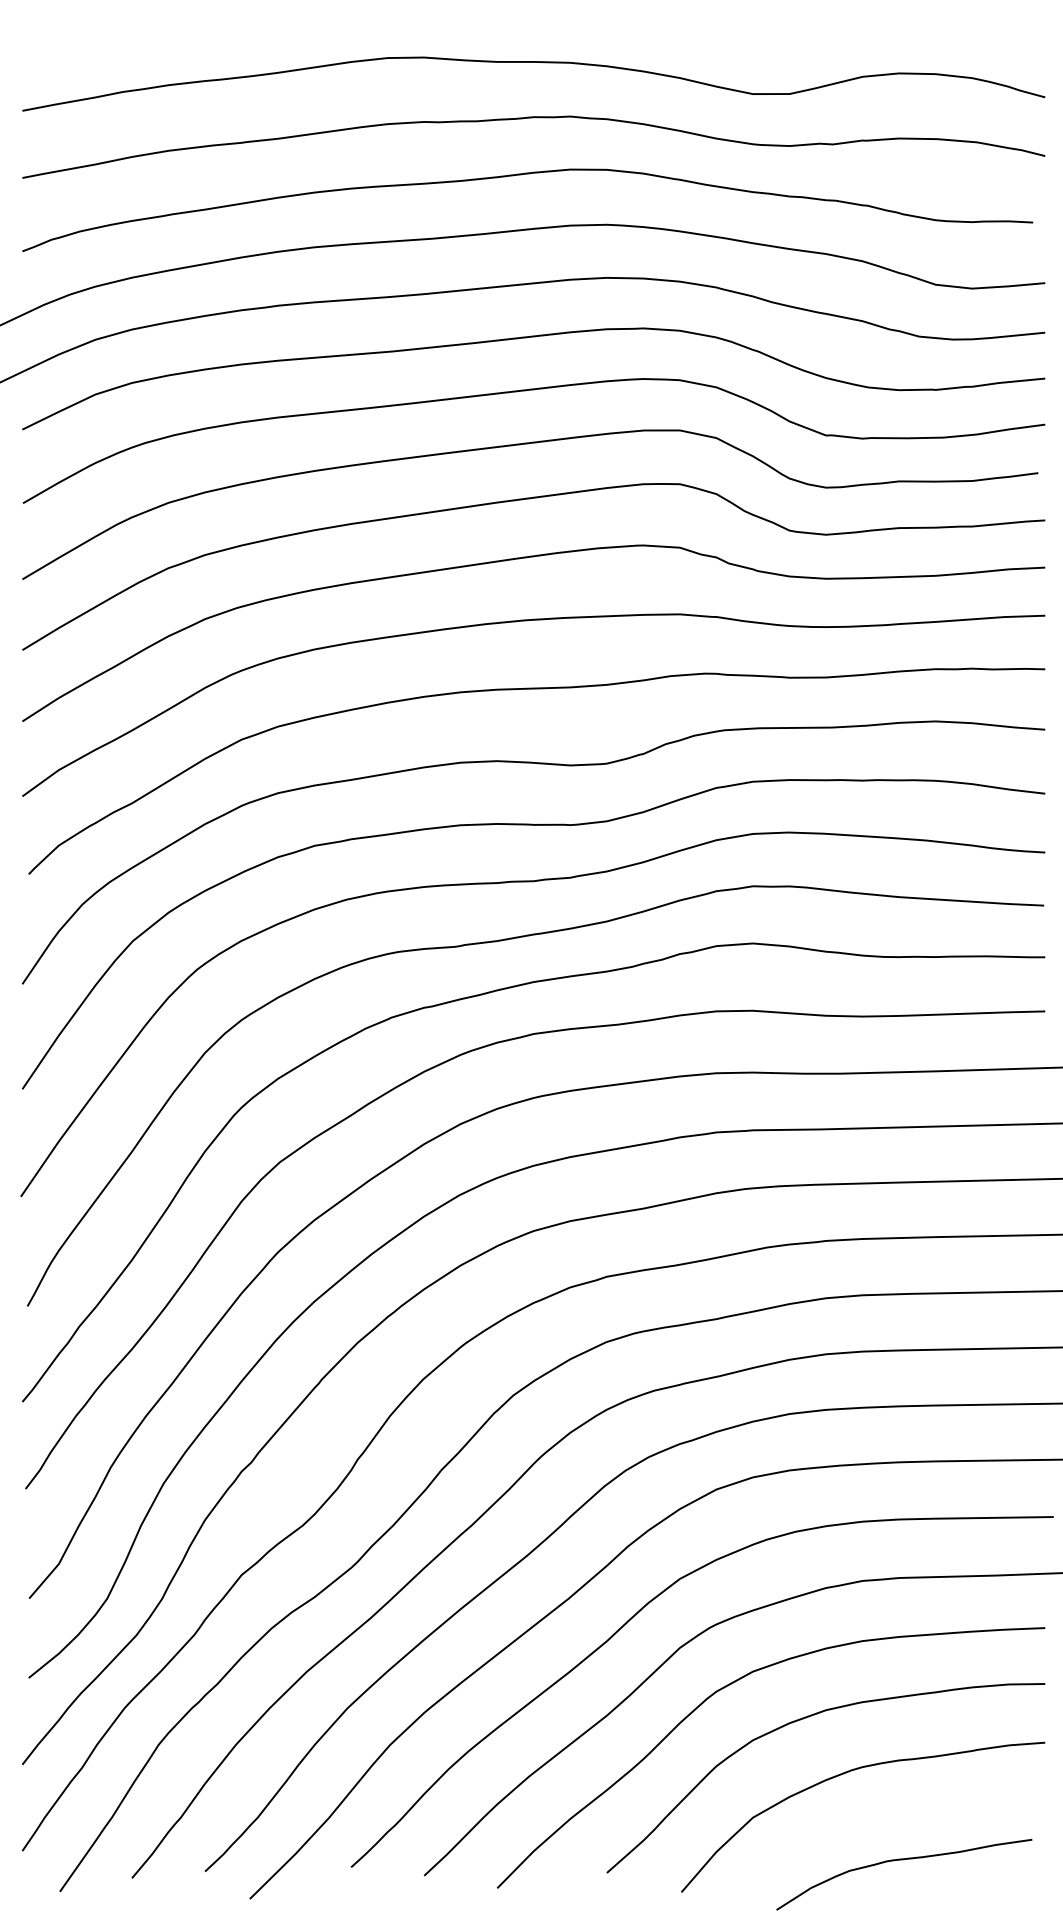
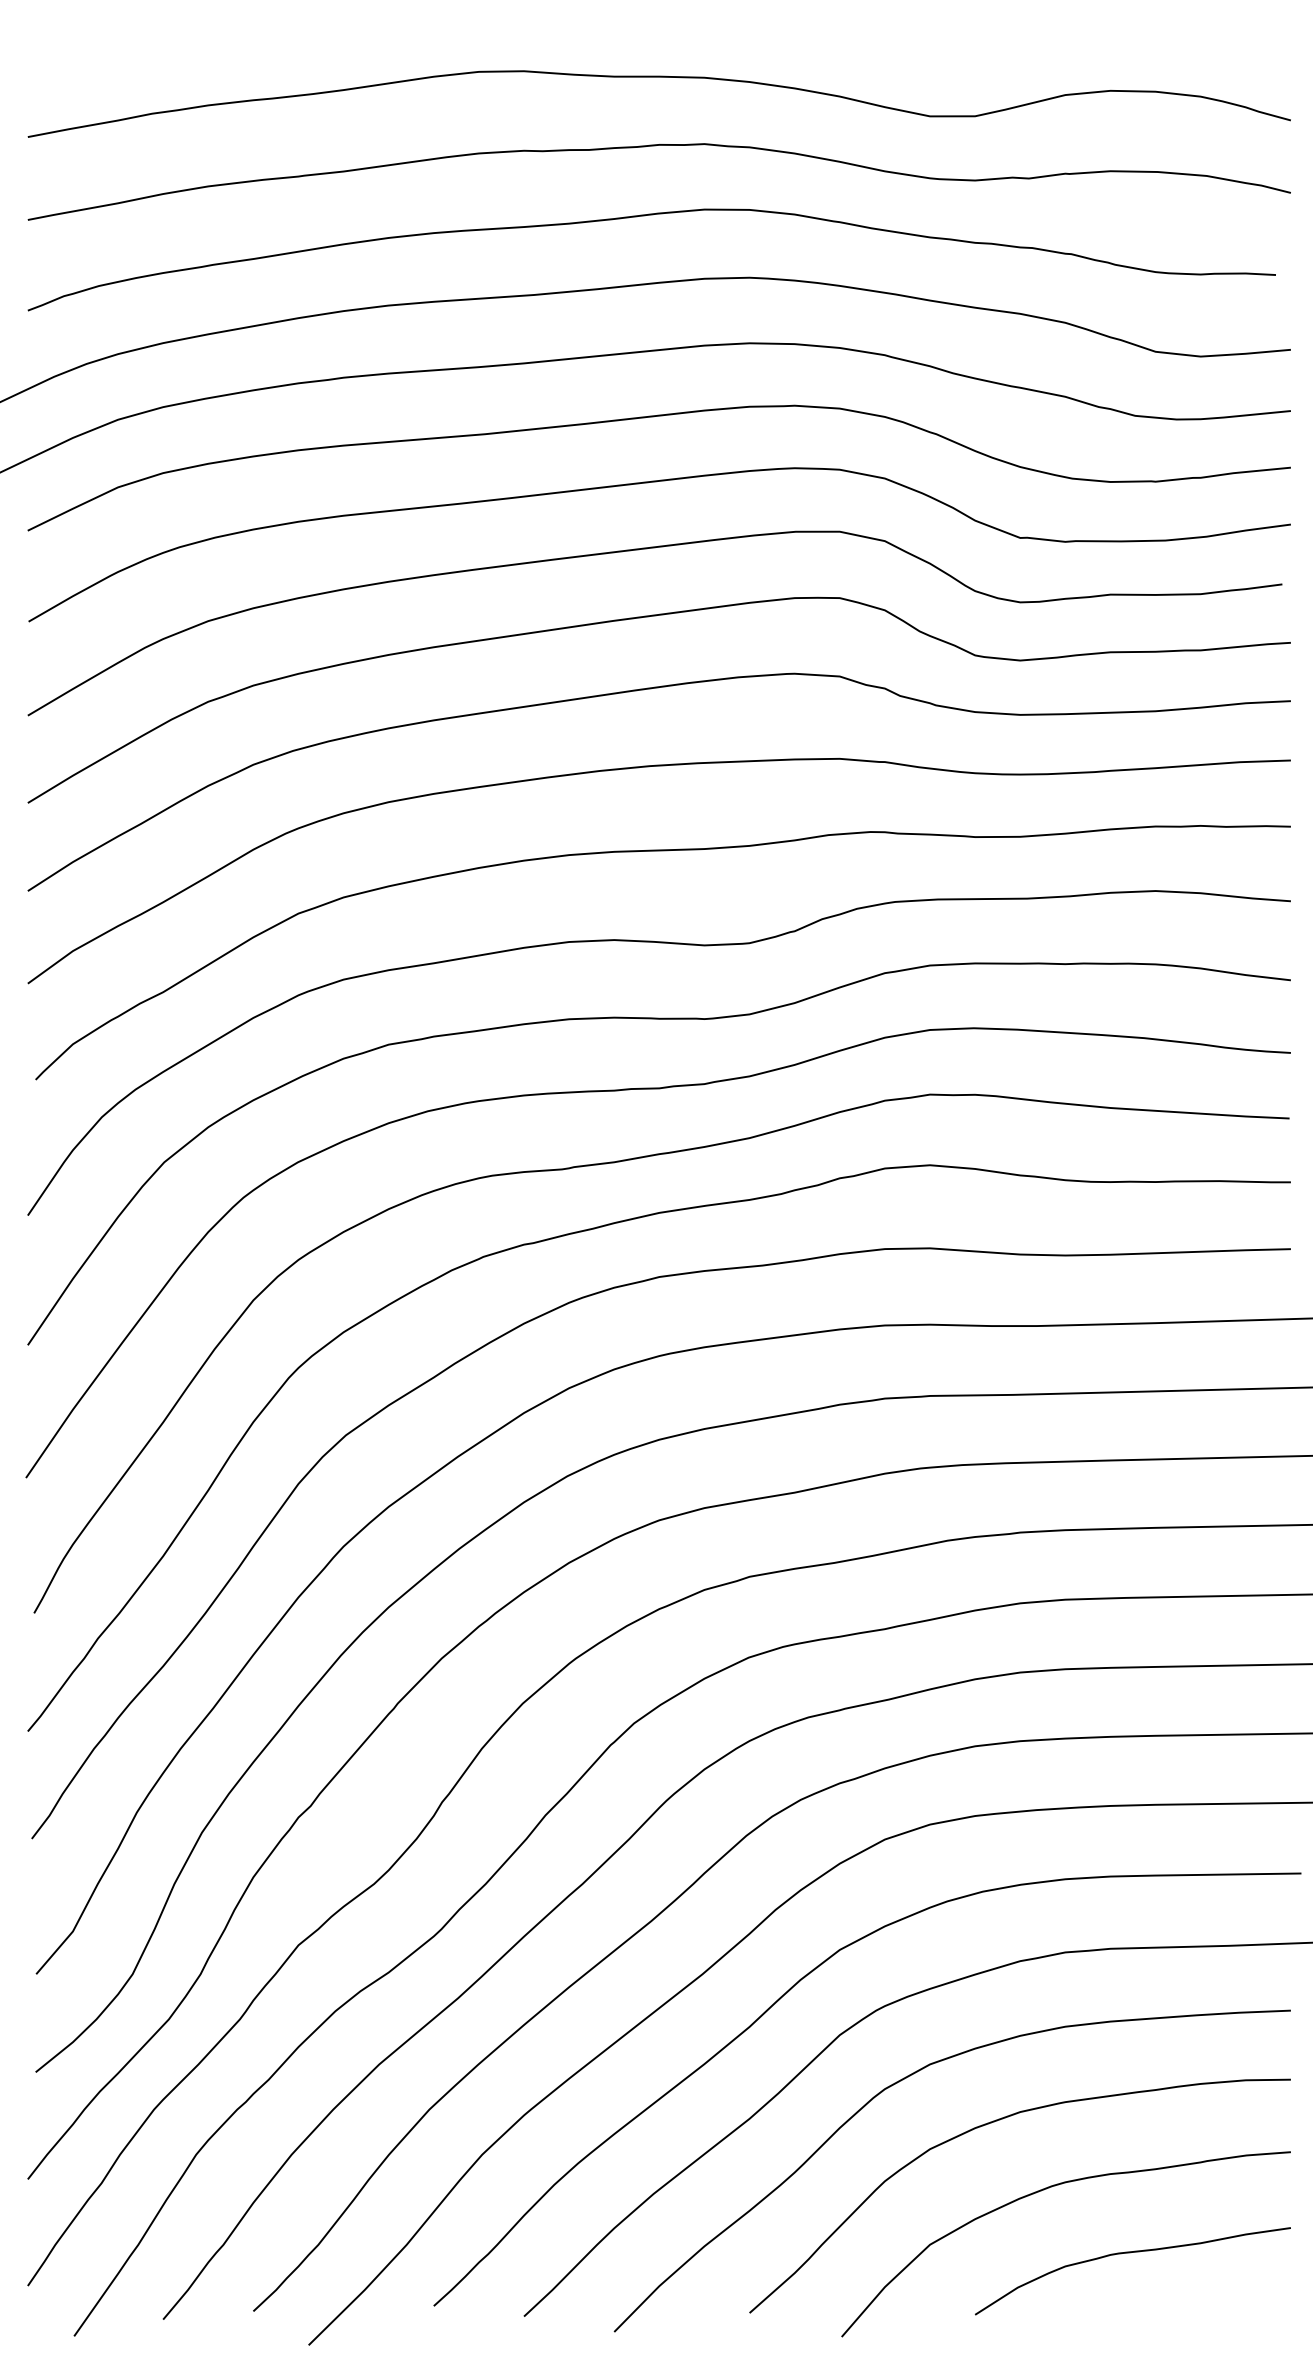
curve: (902, 1860) -> (1130, 2253), moved

